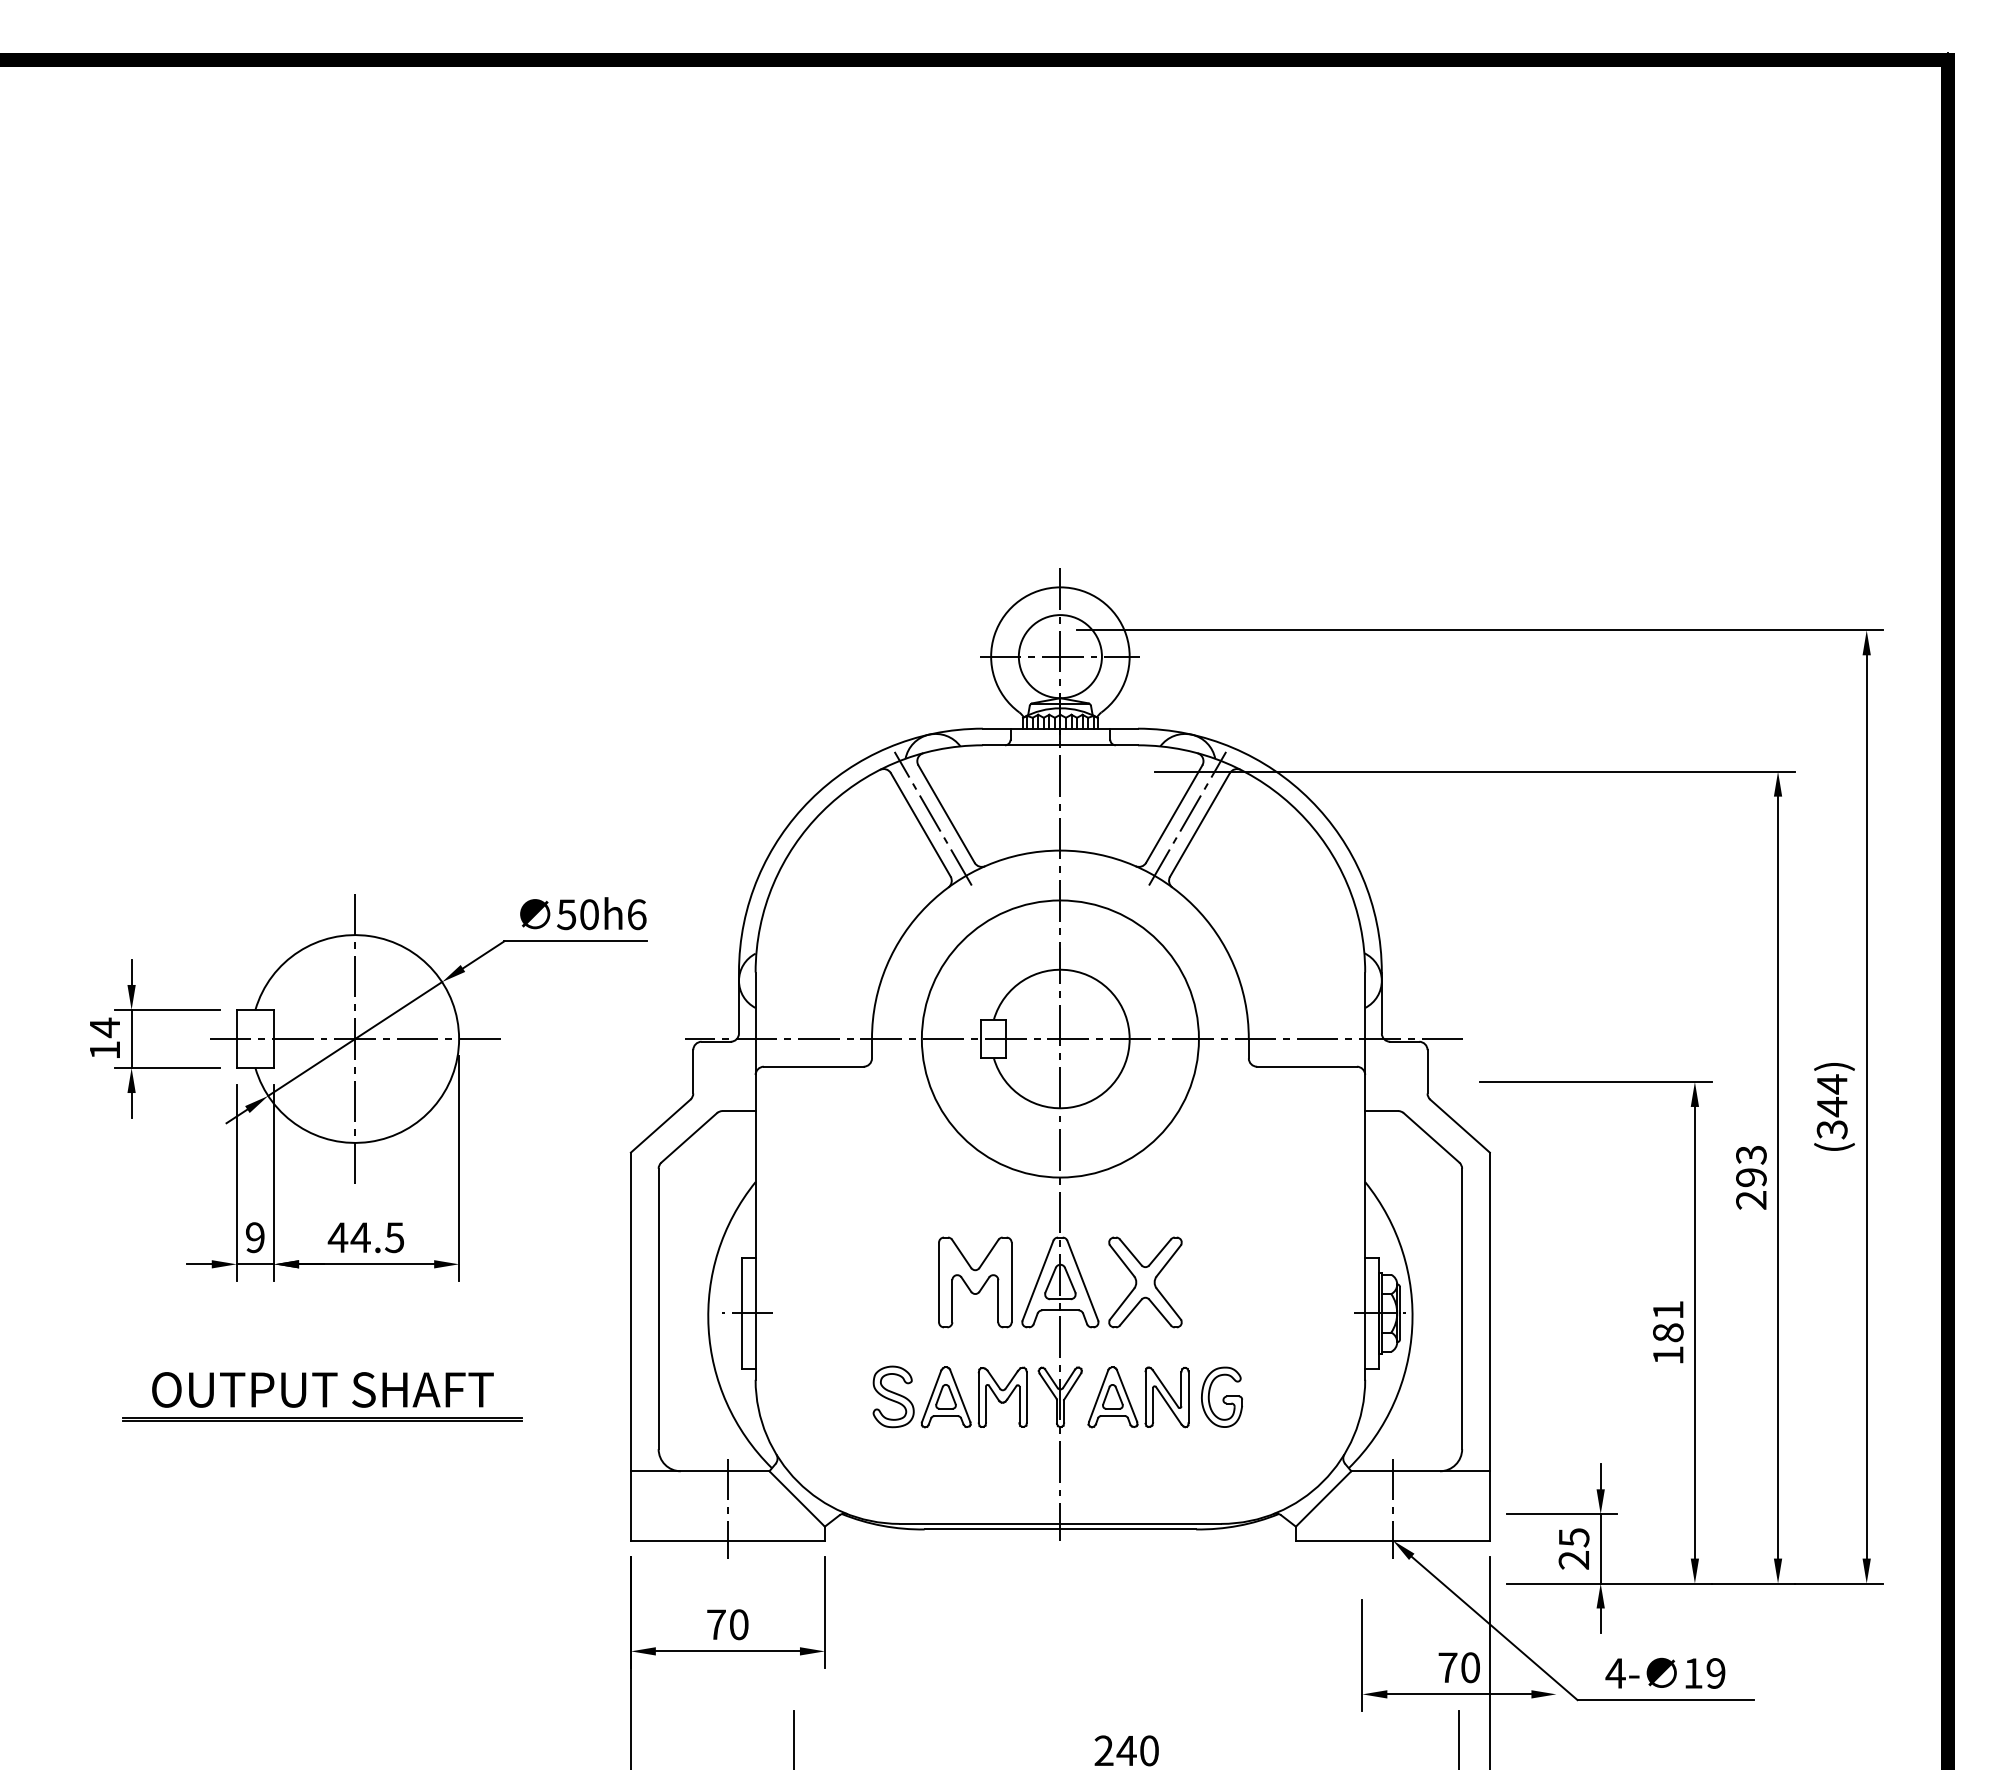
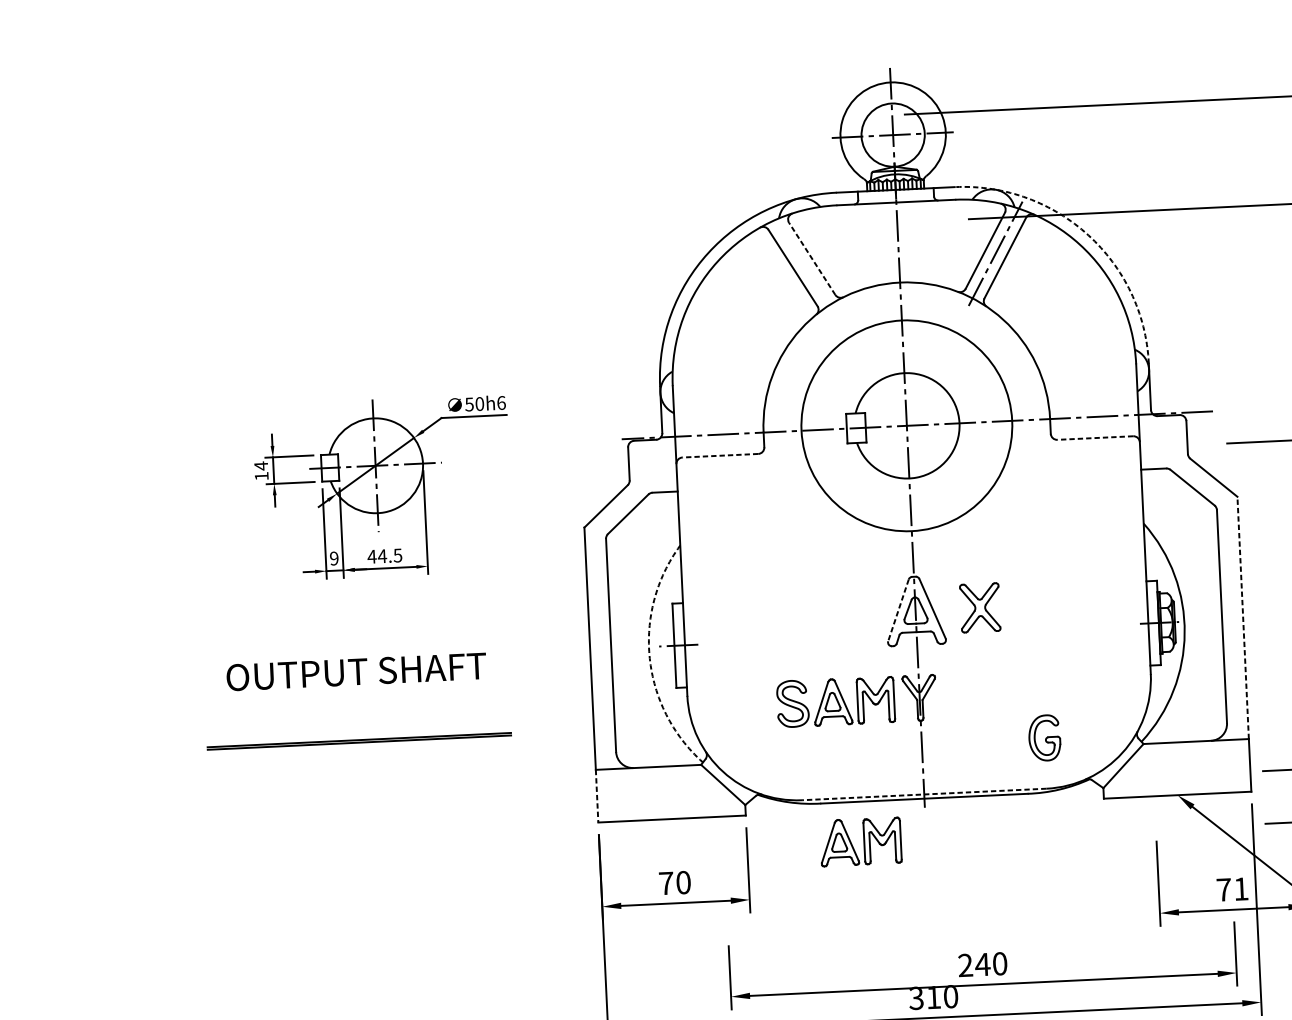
arc: (1310, 800) -> (1088, 235), solid -> dashed
line: (946, 813) -> (812, 258), solid -> dashed
line: (932, 818) -> (801, 262), removed
line: (813, 1066) -> (720, 455), solid -> dashed
line: (1307, 1066) -> (1095, 437), solid -> dashed
part: (368, 1087) -> (382, 487), size x0.6
line: (1038, 1280) -> (898, 610), solid -> dashed
part: (975, 1282) -> (851, 613), removed
part: (1145, 1282) -> (980, 607), size x0.7
line: (1489, 1311) -> (1242, 617), solid -> dashed
arc: (708, 1328) -> (649, 658), solid -> dashed
text: (322, 1389) -> (356, 671), moved
part: (1221, 1396) -> (1044, 737), moved
part: (1145, 1397) -> (984, 695), removed
line: (630, 1505) -> (596, 795), solid -> dashed
line: (727, 1508) -> (670, 794), removed
line: (1392, 1508) -> (1176, 770), removed
line: (1060, 1523) -> (924, 794), solid -> dashed
part: (973, 1582) -> (860, 842), added
text: (1470, 1667) -> (1241, 888), 70 -> 71

